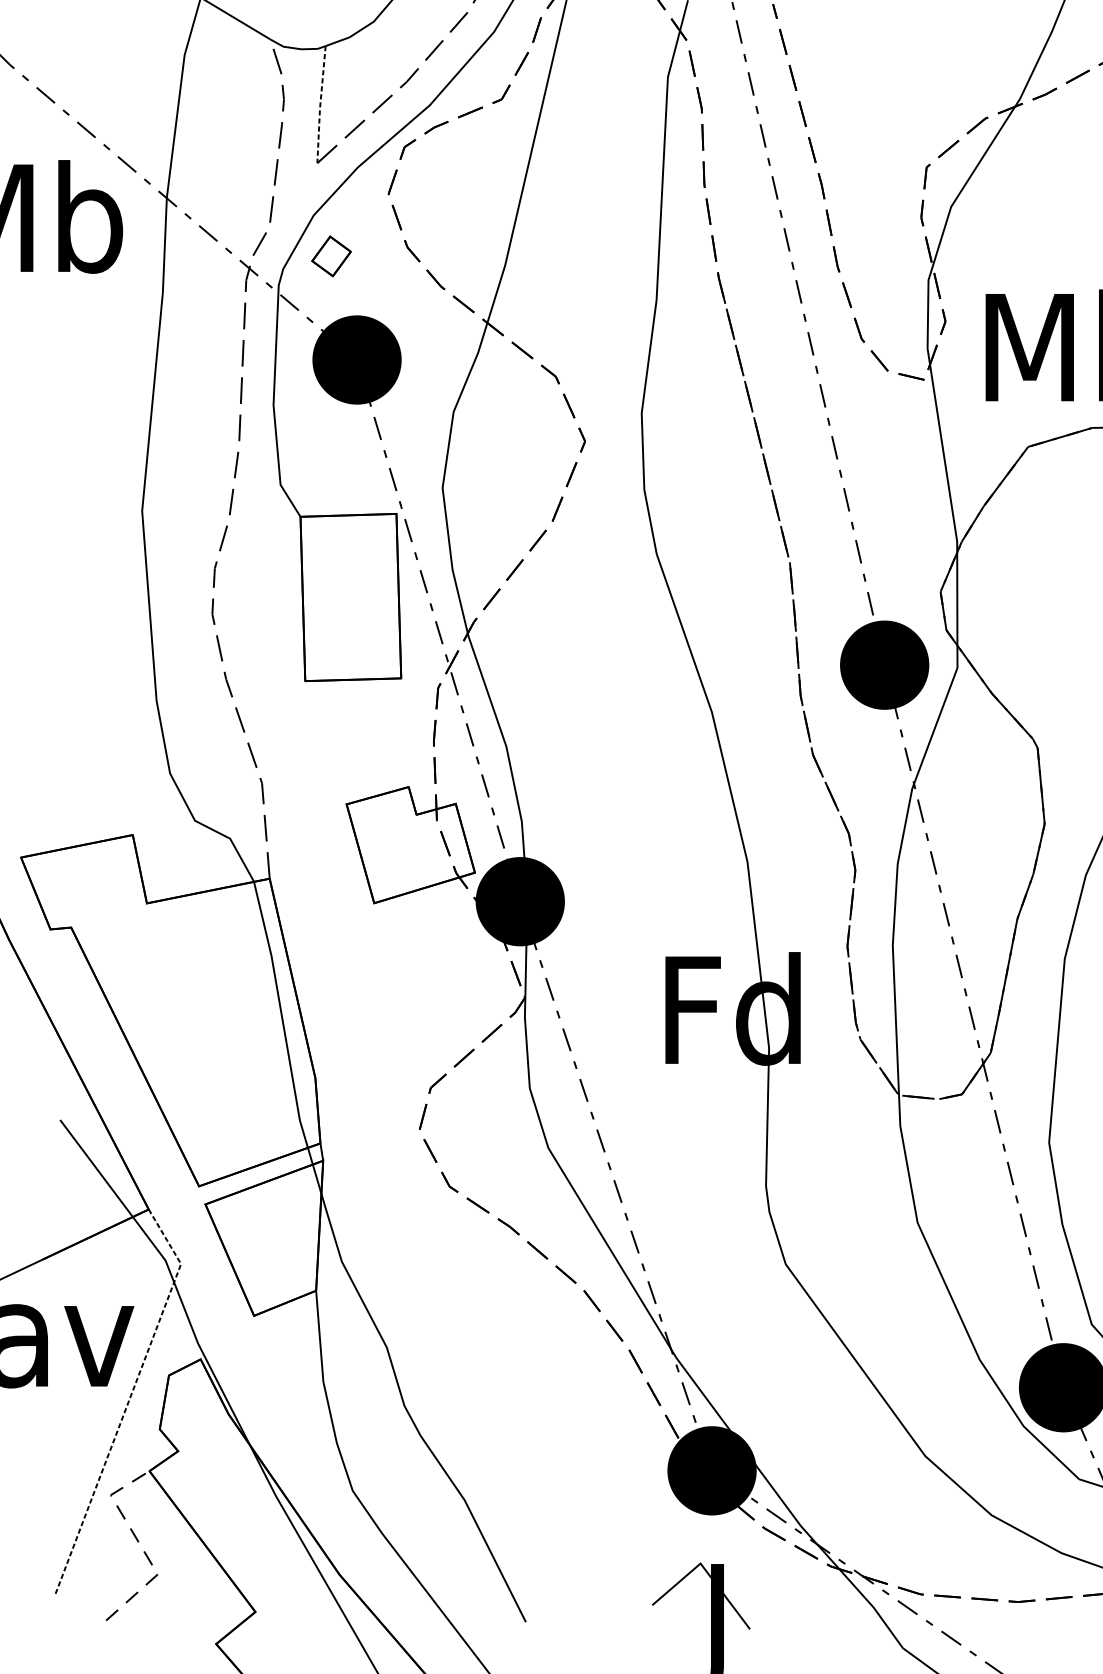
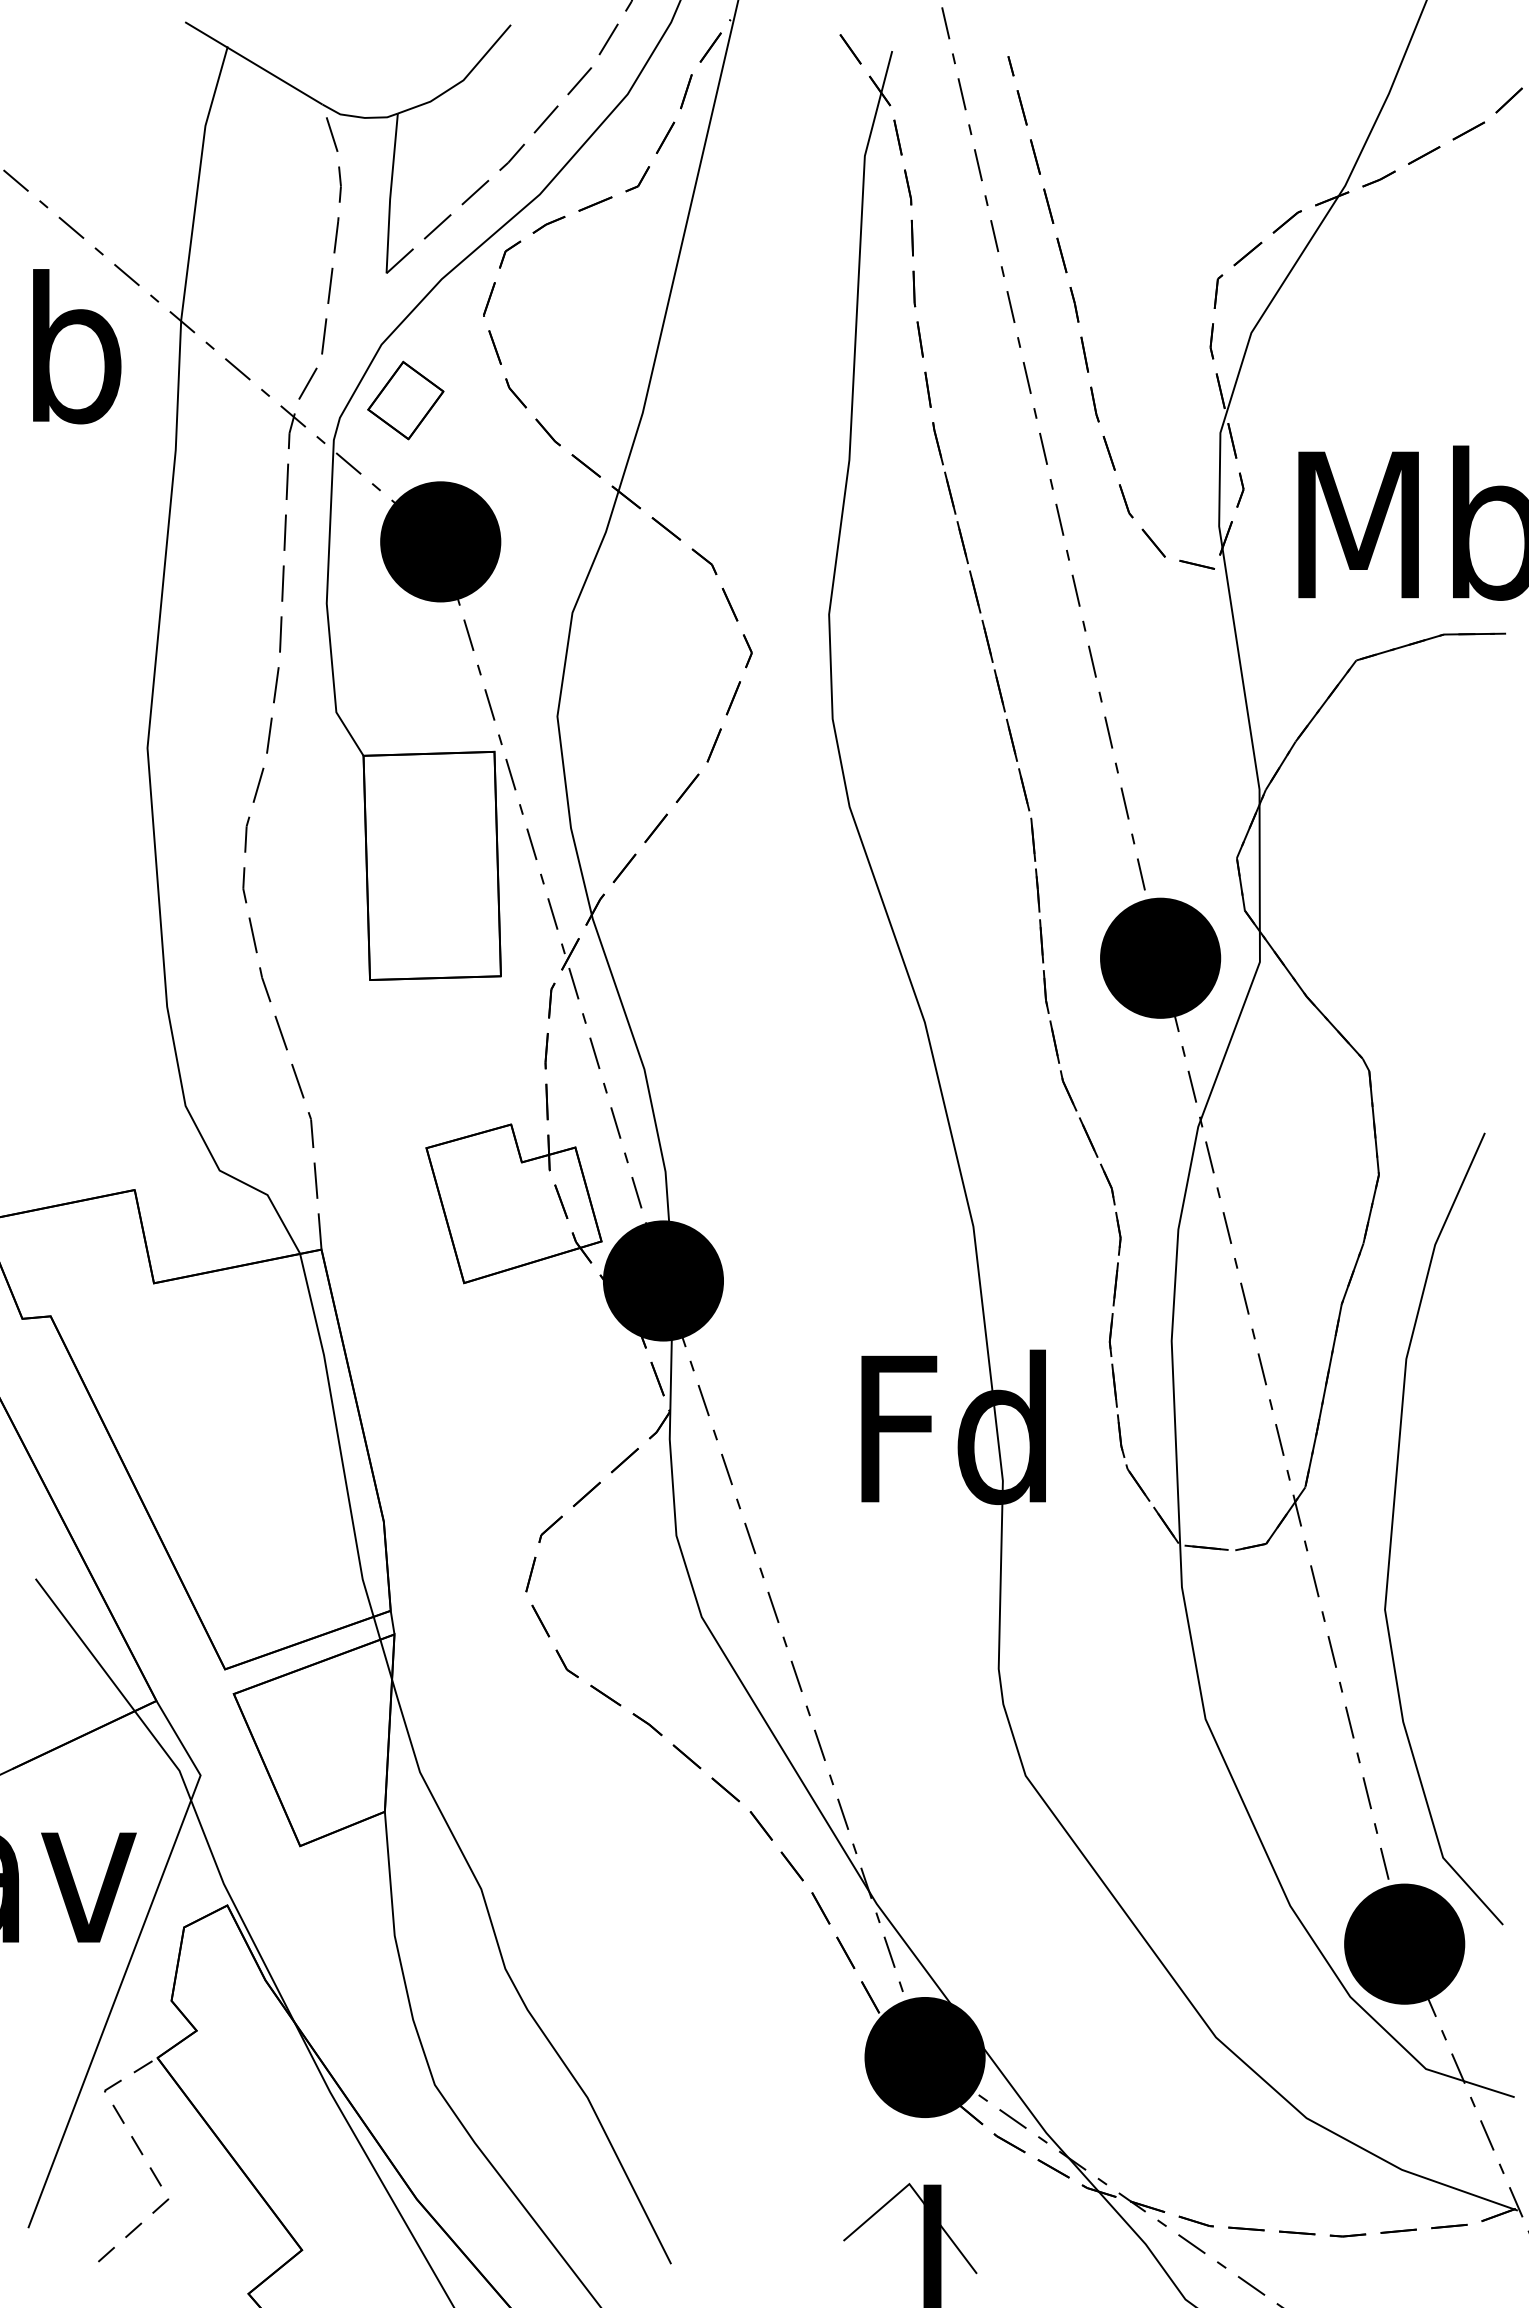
line: (320, 105) -> (390, 194), dashed -> solid
part: (331, 256) -> (405, 400), size x1.43
line: (128, 1400) -> (129, 1961), dashed -> solid

